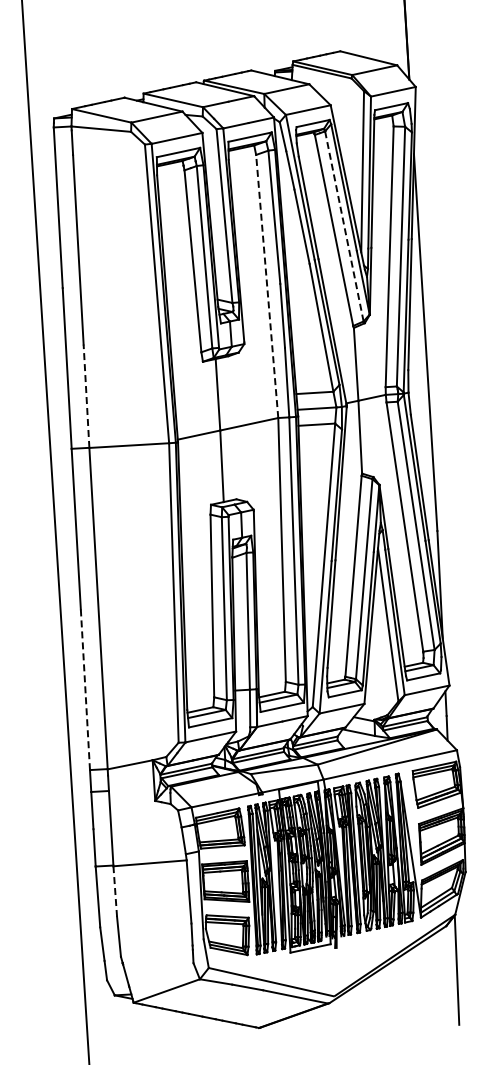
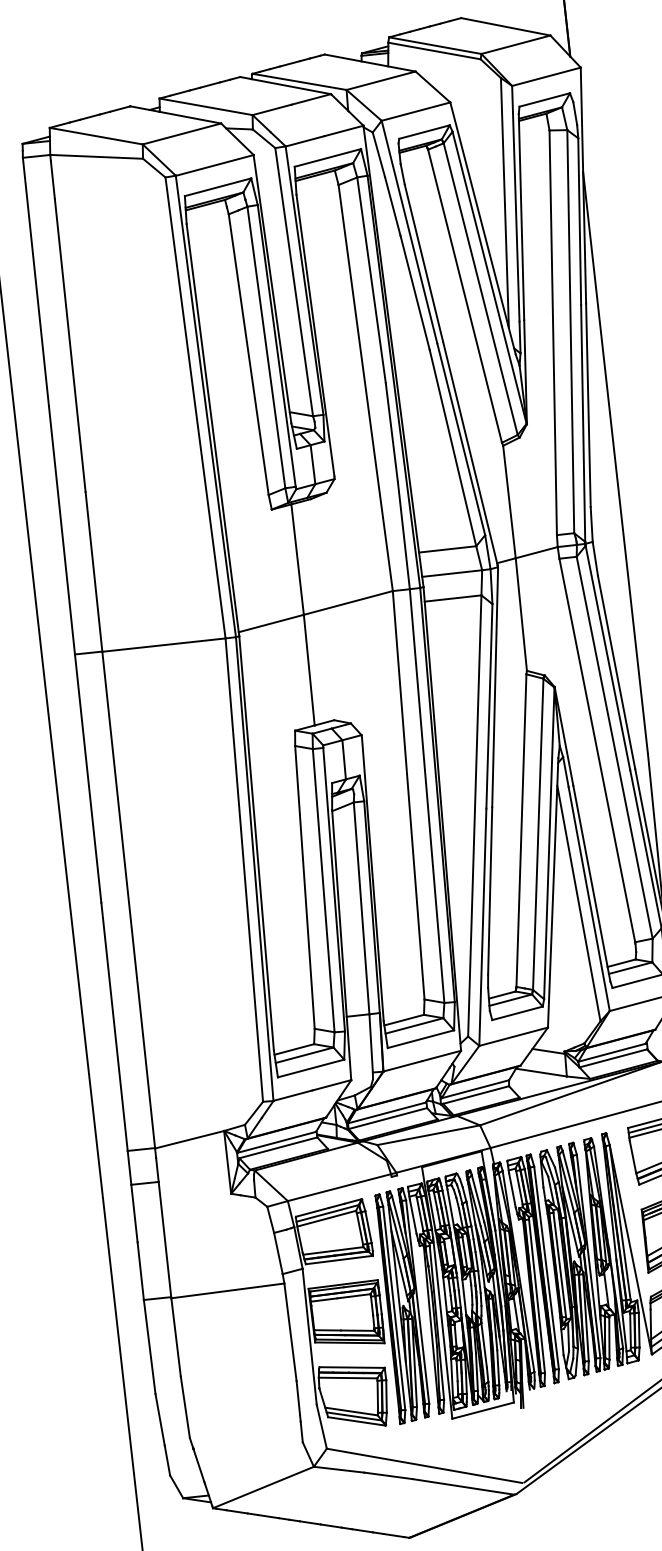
line: (344, 226) -> (480, 289), dashed -> solid
line: (267, 285) -> (366, 386), dashed -> solid
line: (86, 396) -> (93, 572), dashed -> solid
line: (85, 690) -> (114, 1027), dashed -> solid
line: (115, 891) -> (176, 1337), dashed -> solid

